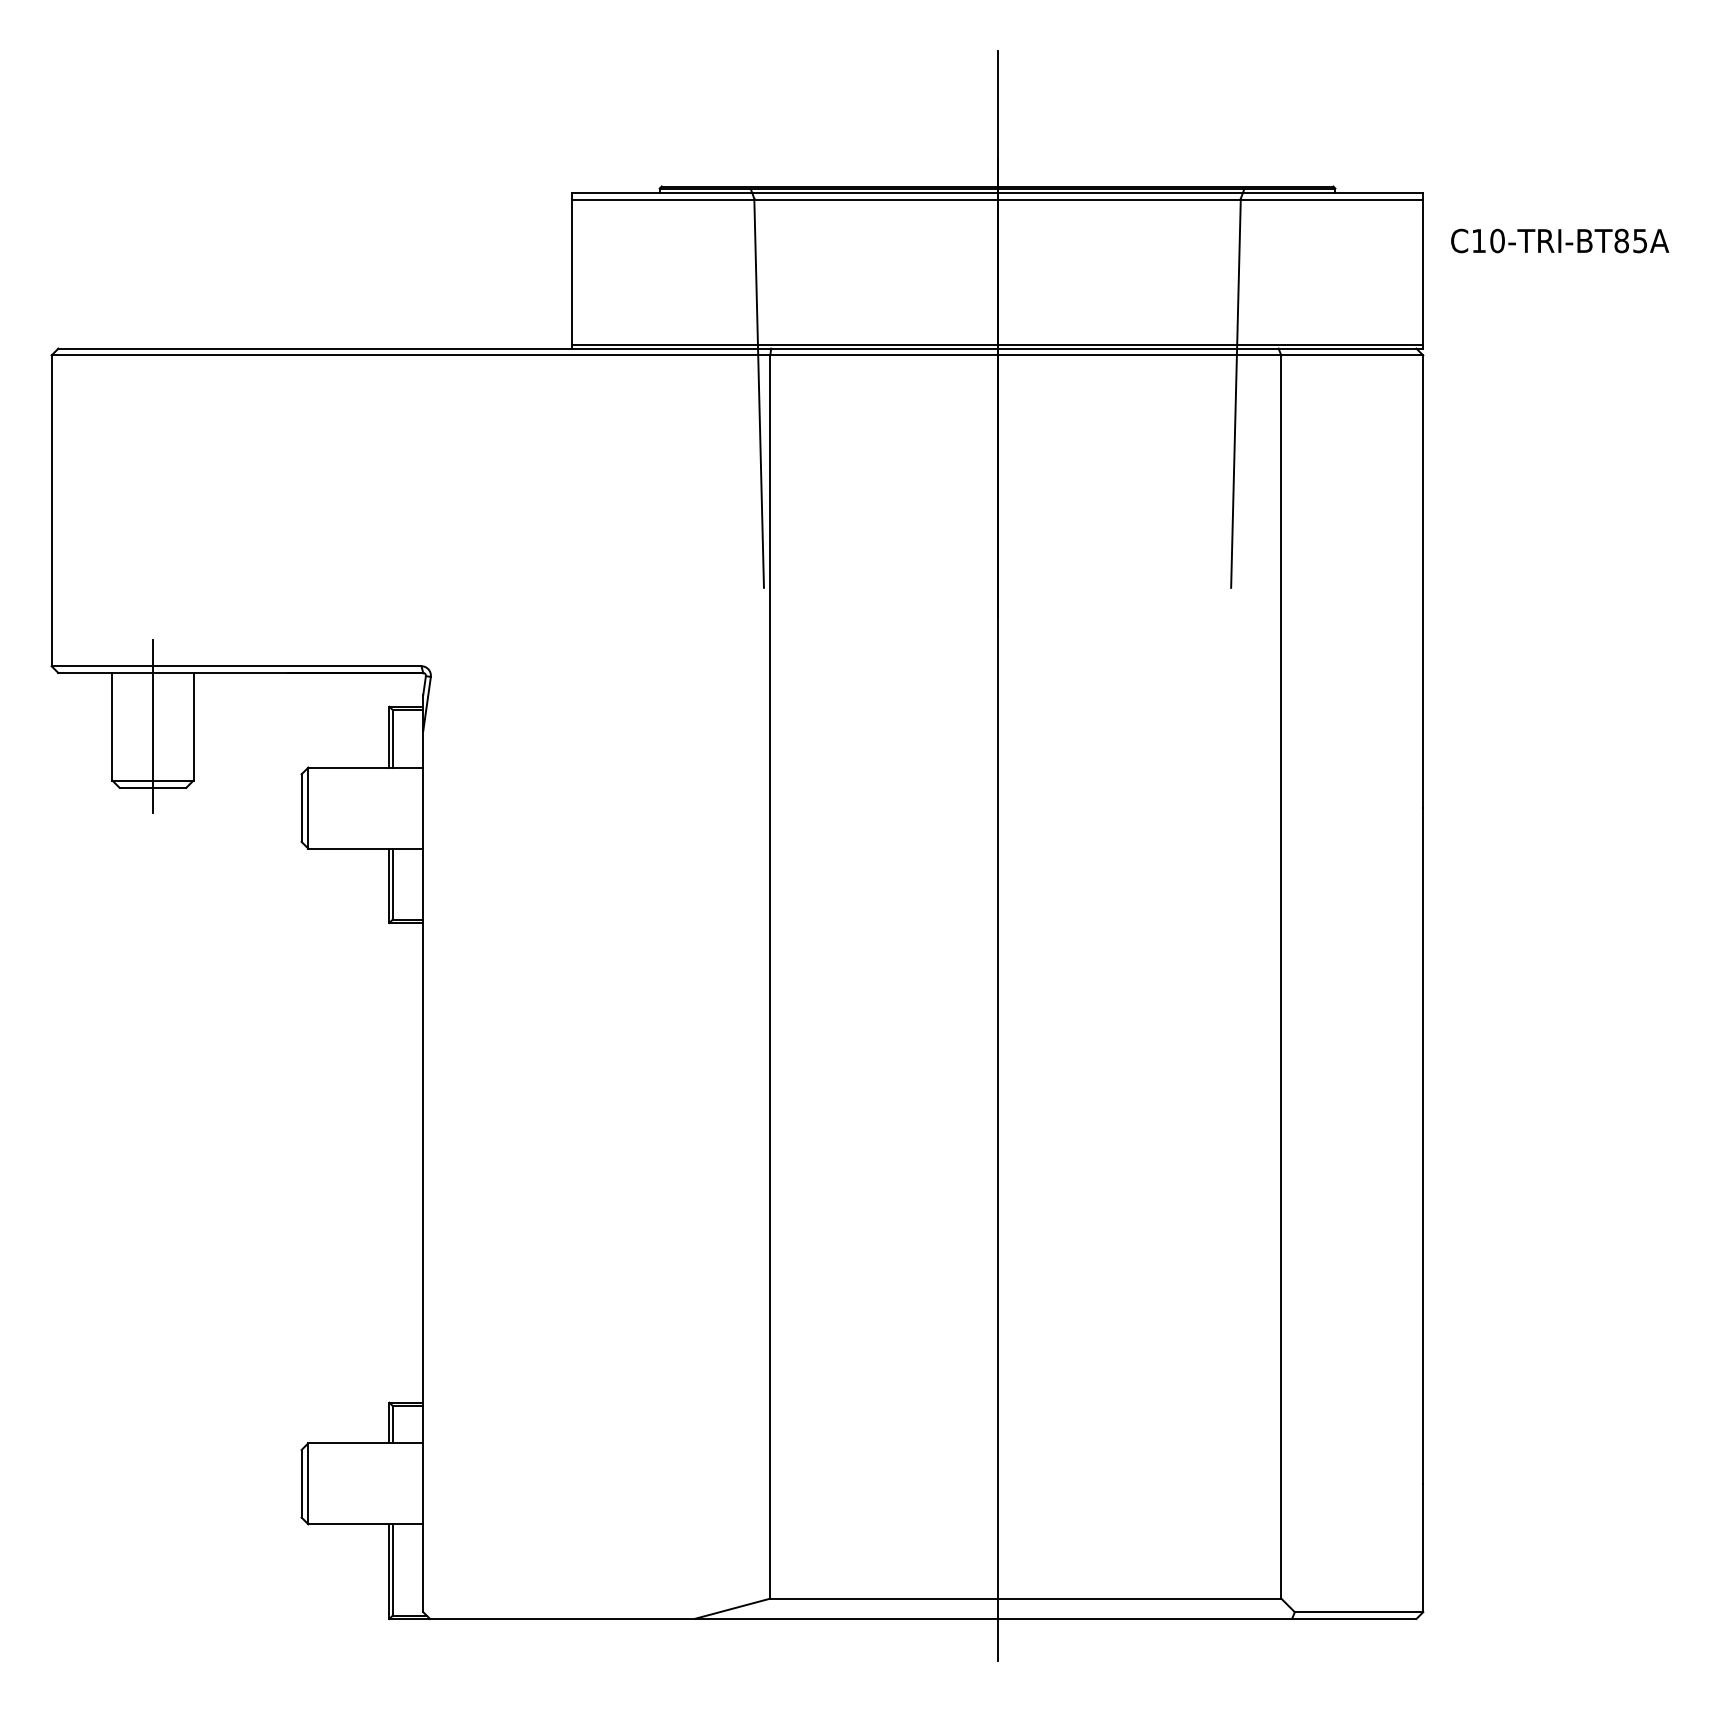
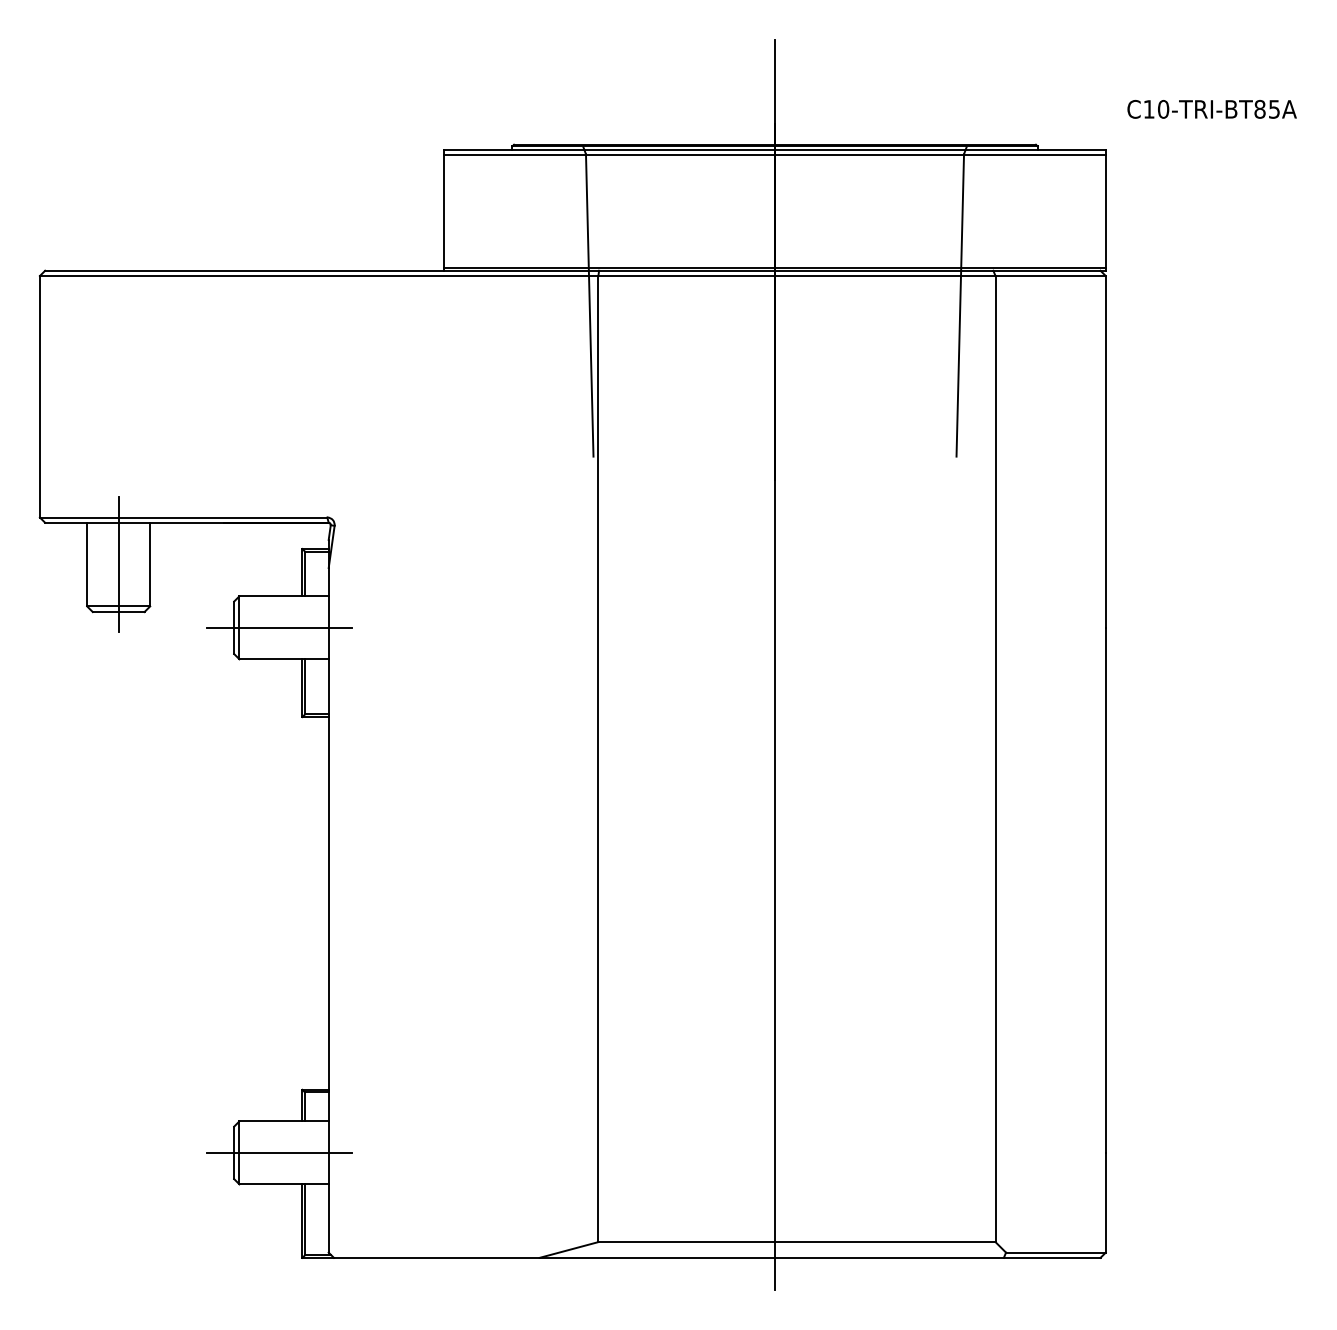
text: (1560, 240) -> (1212, 108), moved
line: (359, 808) -> (279, 628), added
line: (359, 1483) -> (279, 1152), added

